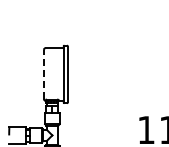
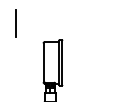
line: (9, 24) -> (16, 23), added
line: (43, 74) -> (43, 62), dashed -> solid

